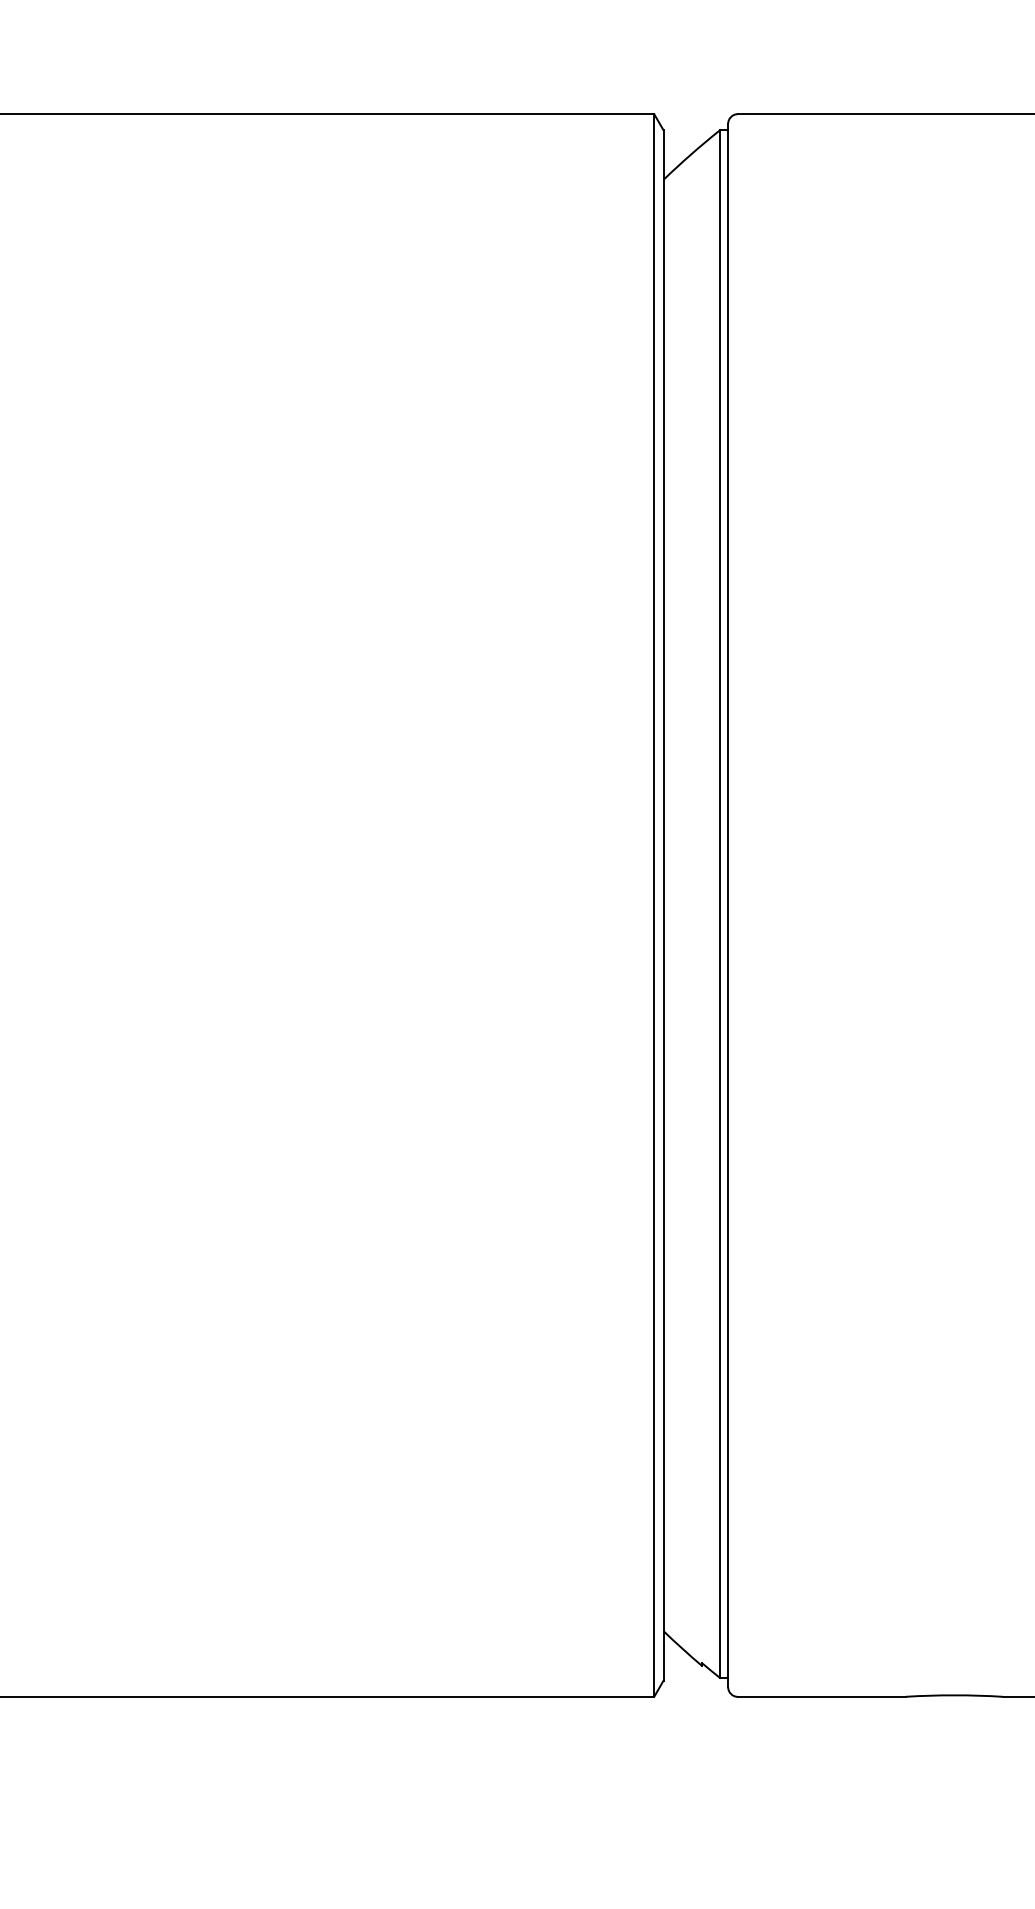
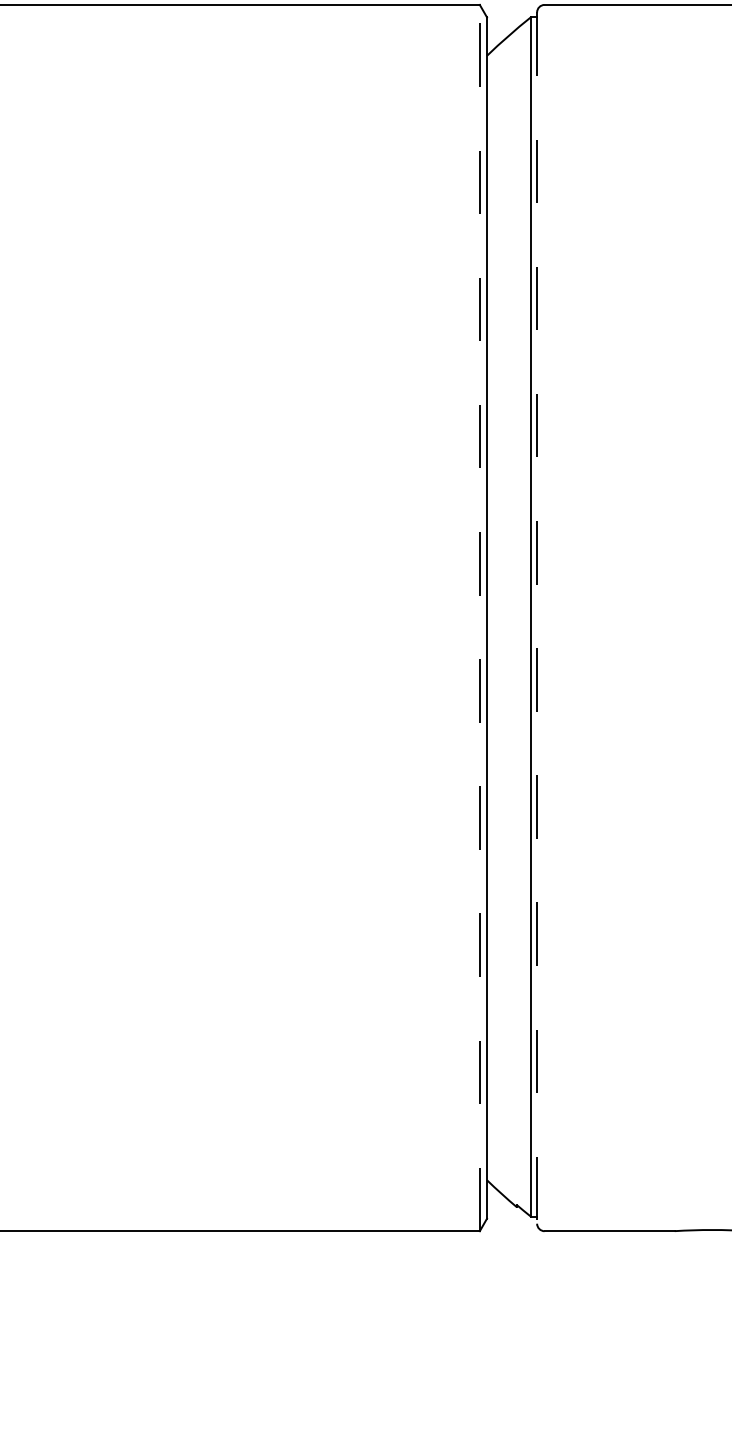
line: (654, 905) -> (480, 618), solid -> dashed
line: (728, 905) -> (537, 618), solid -> dashed

